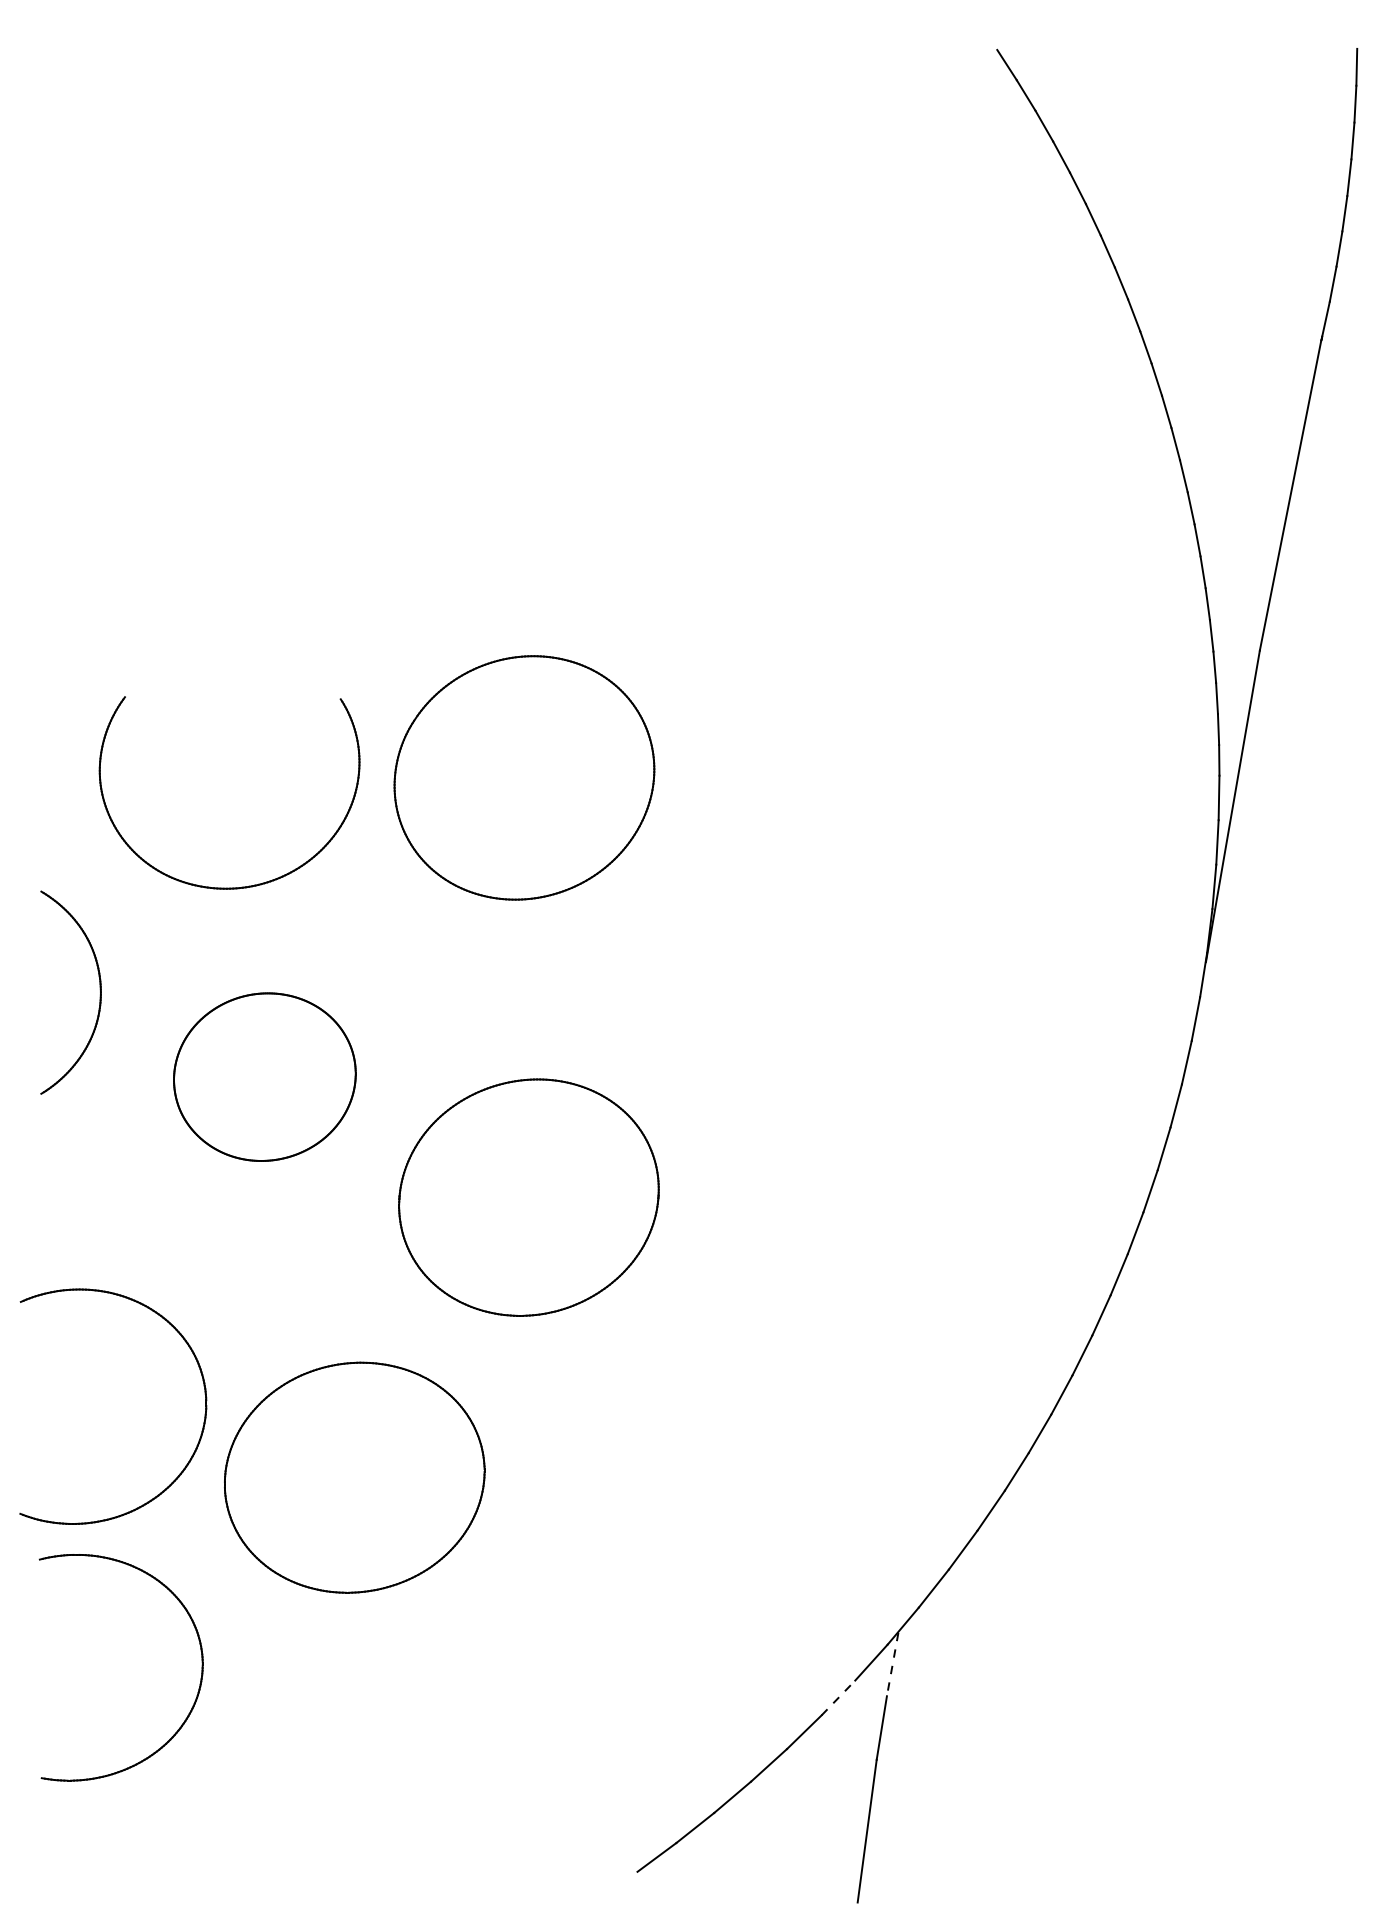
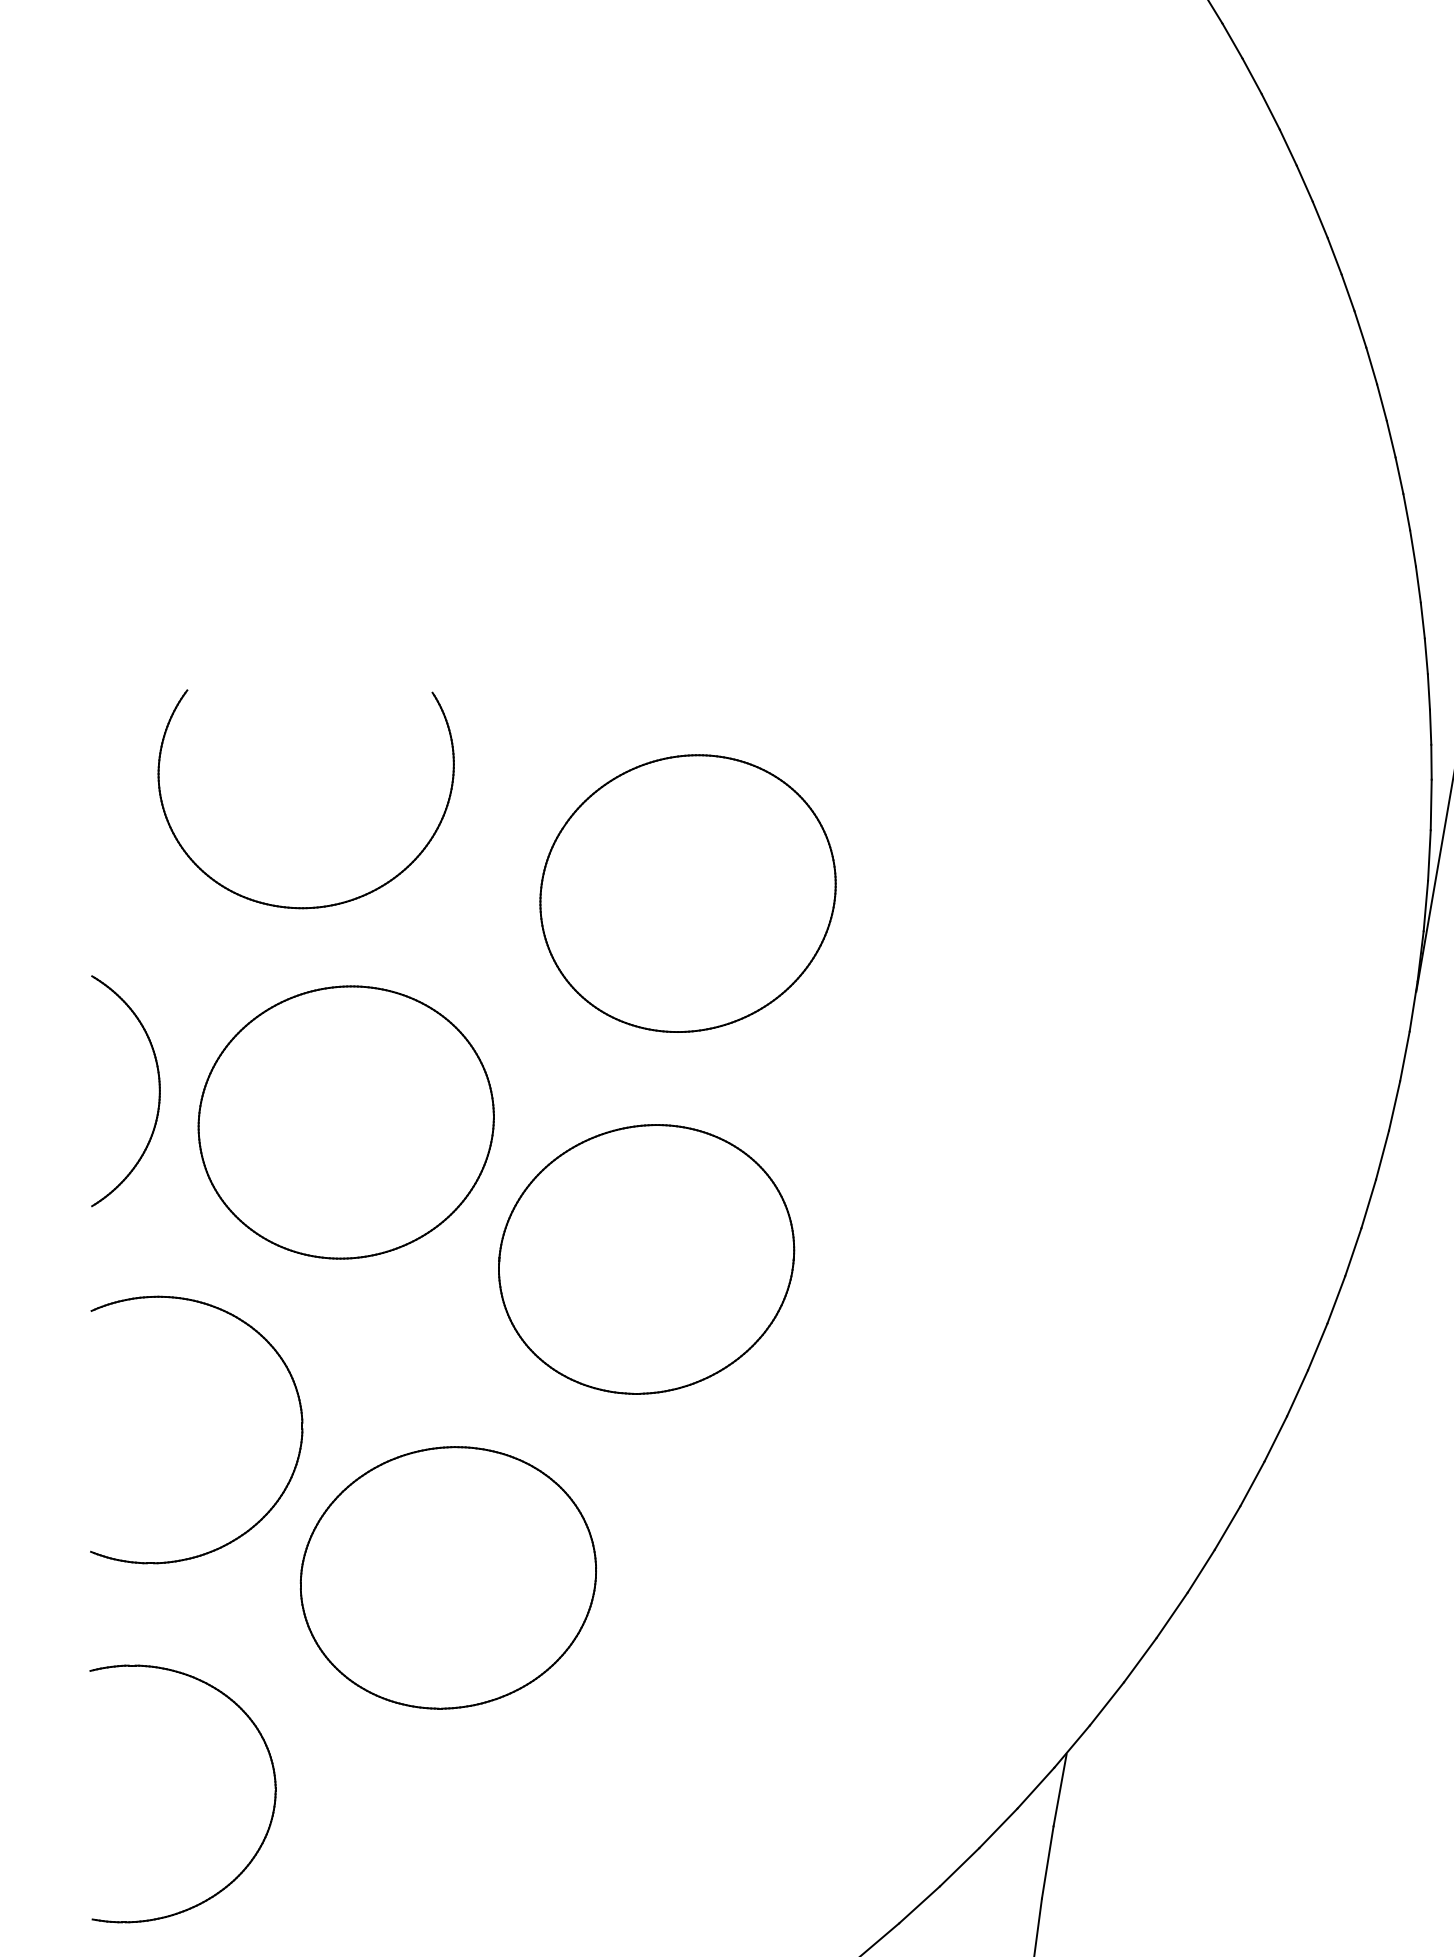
part: (524, 777) -> (688, 893), moved
part: (99, 989) -> (158, 1087), moved
part: (264, 1076) -> (345, 1121), size x1.43
part: (201, 1430) -> (296, 1457), moved
line: (892, 1665) -> (1059, 1791), dashed -> solid
line: (838, 1697) -> (998, 1827), dashed -> solid

